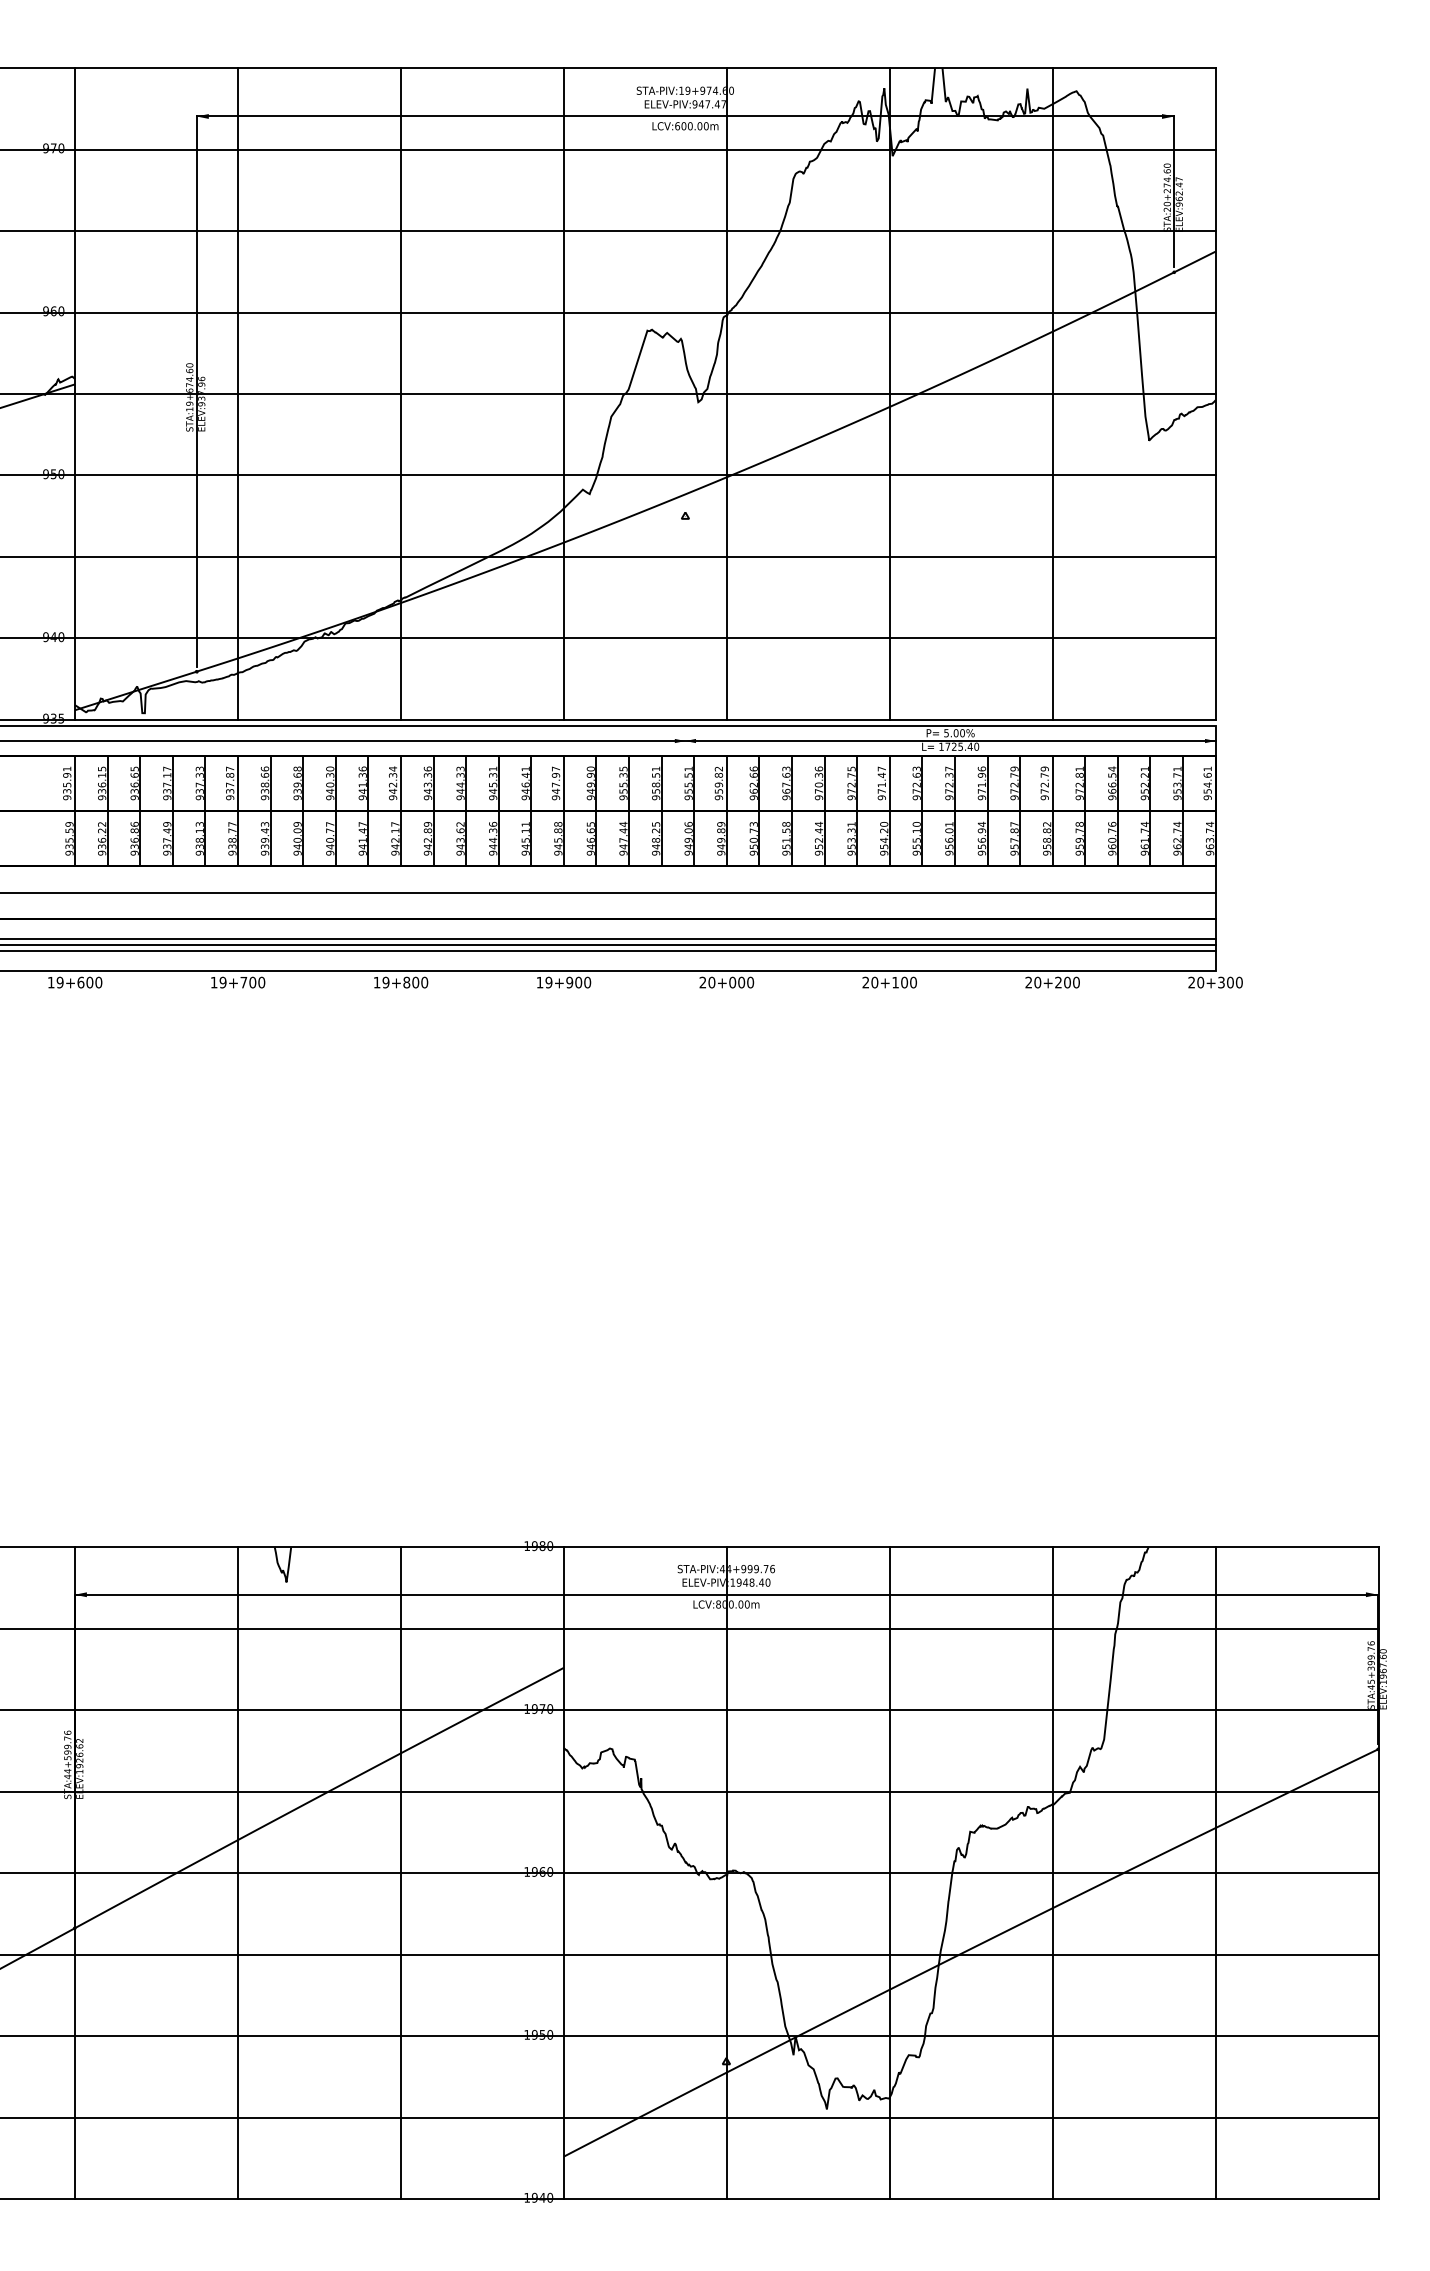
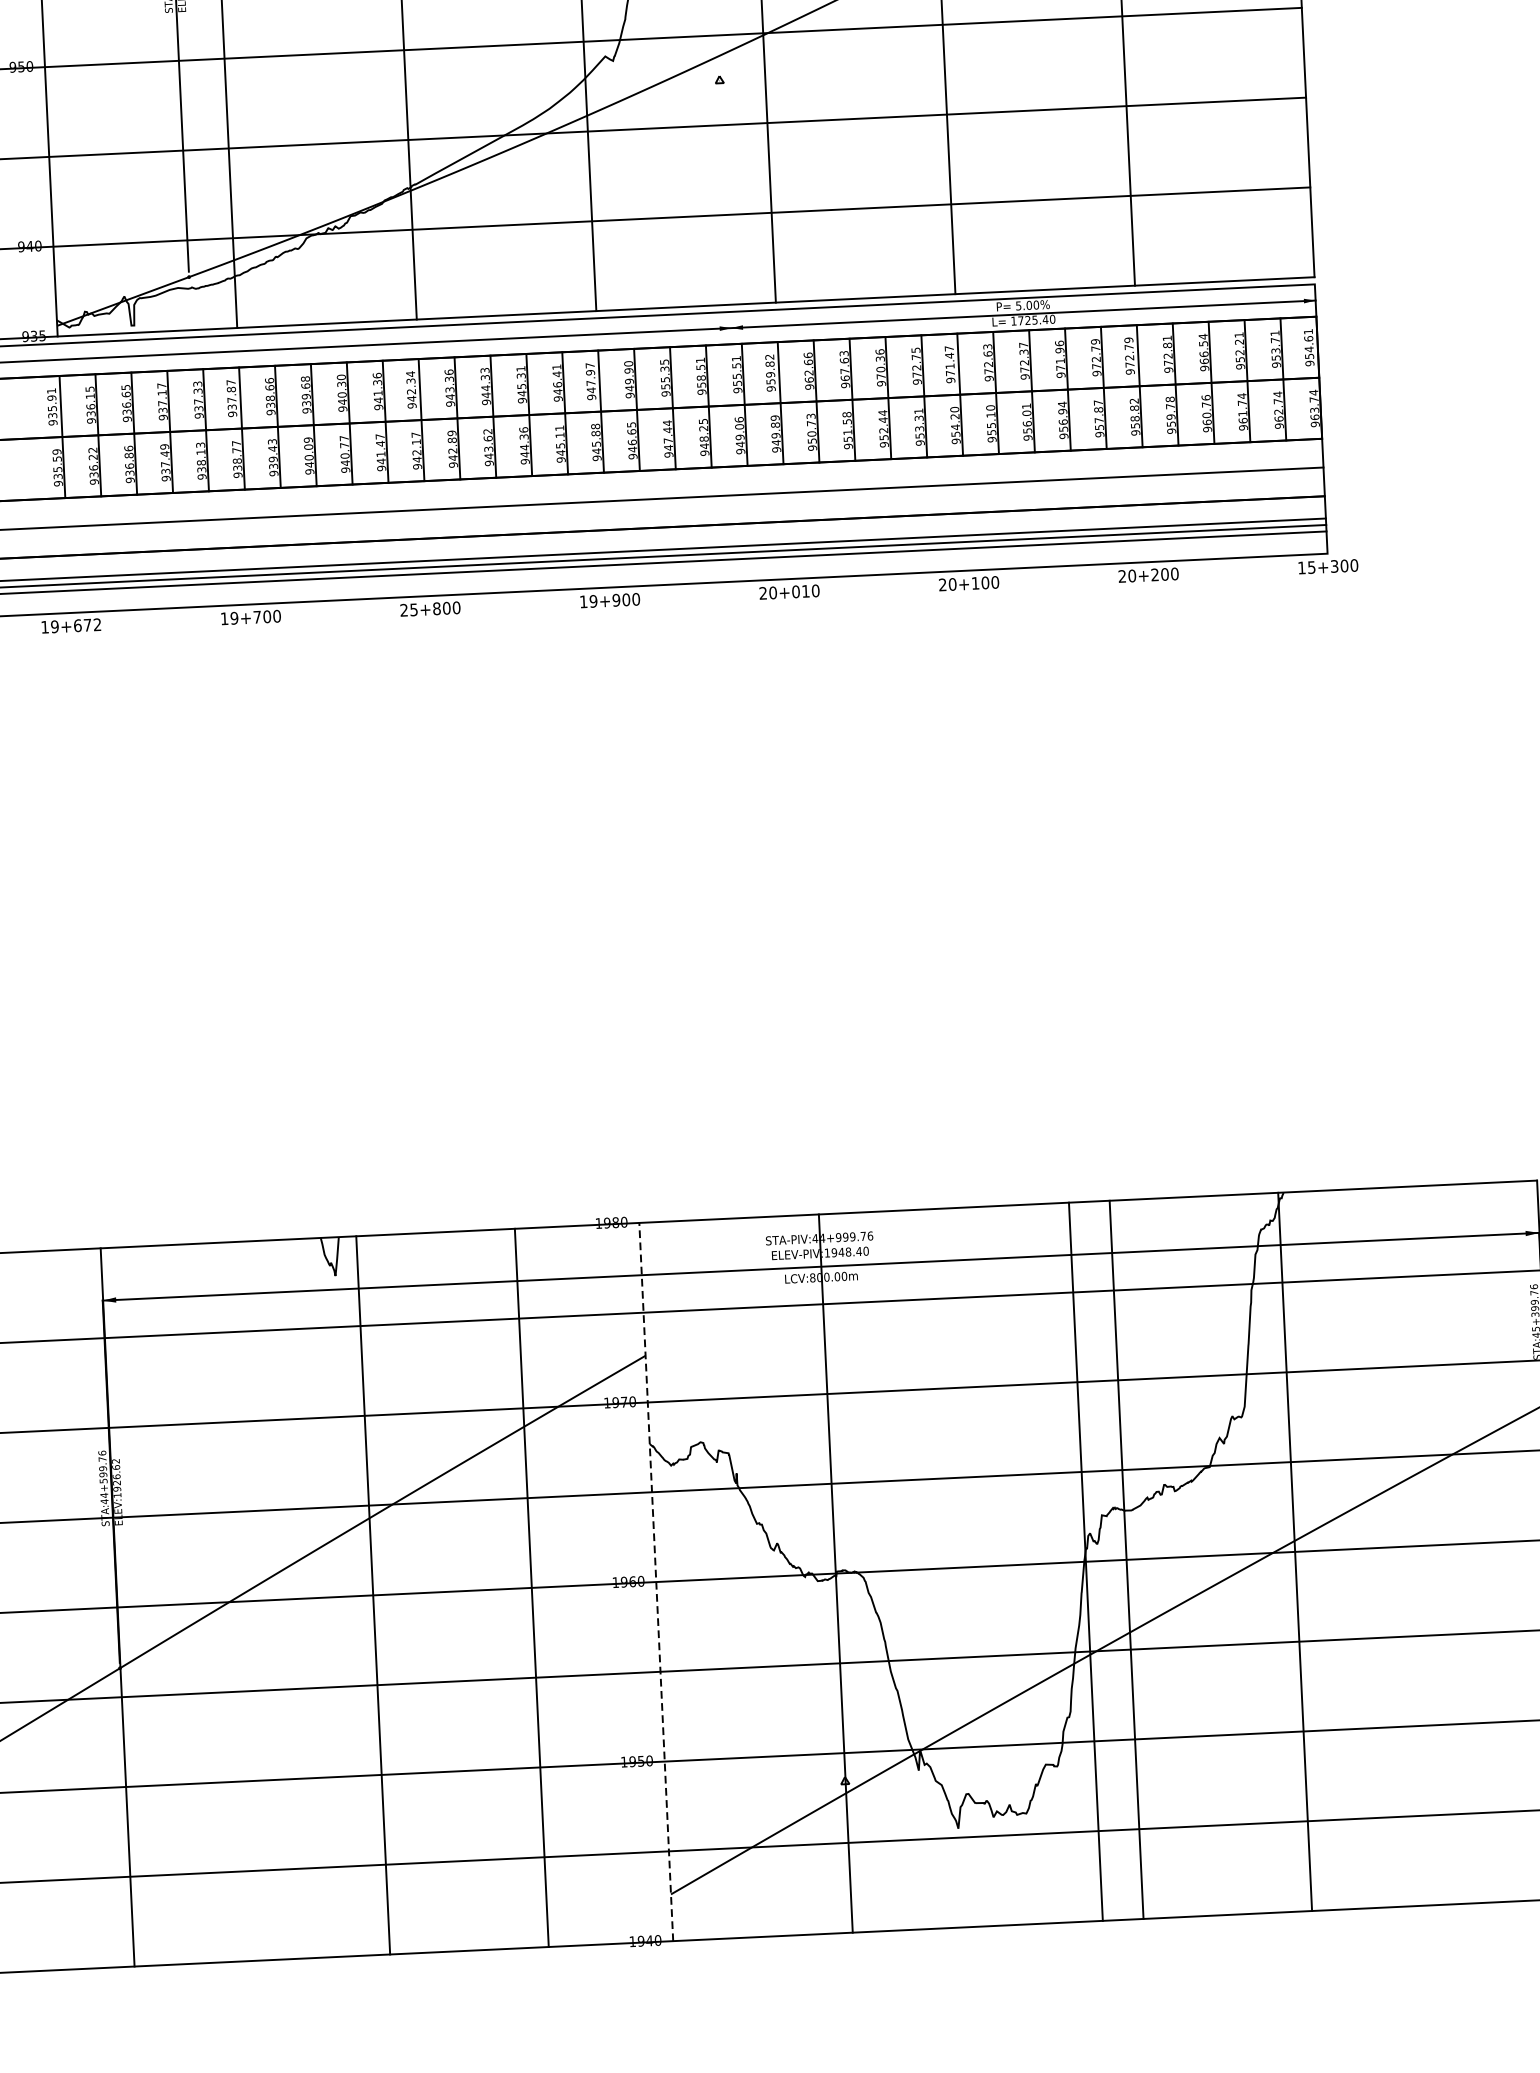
text: (94, 982) -> (92, 624), 19+600 -> 19+672
text: (381, 982) -> (409, 609), 19+800 -> 25+800
text: (741, 982) -> (805, 591), 20+000 -> 20+010
text: (1196, 982) -> (1307, 567), 20+300 -> 15+300
line: (238, 1873) -> (373, 1595), moved
line: (400, 1873) -> (531, 1588), moved
line: (563, 1873) -> (655, 1582), solid -> dashed
line: (889, 1873) -> (1085, 1562), moved
line: (1052, 1873) -> (1126, 1560), moved
line: (1215, 1873) -> (1295, 1552), moved

